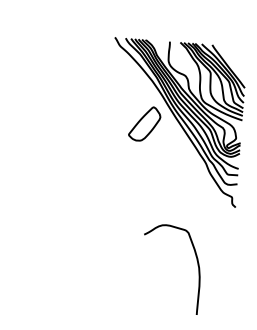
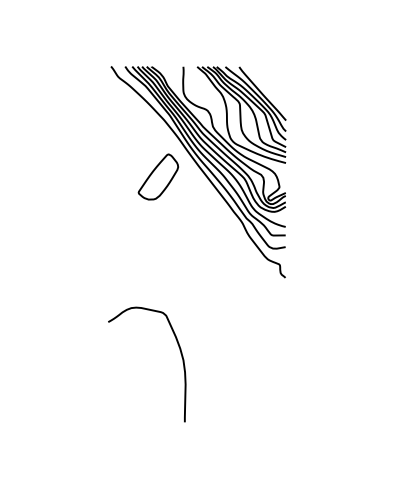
curve: (197, 263) -> (180, 354), moved

